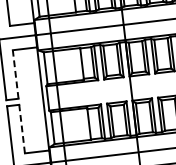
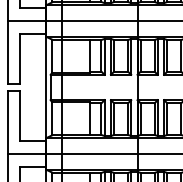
line: (15, 73) -> (20, 58), dashed -> solid
line: (22, 128) -> (20, 115), dashed -> solid

